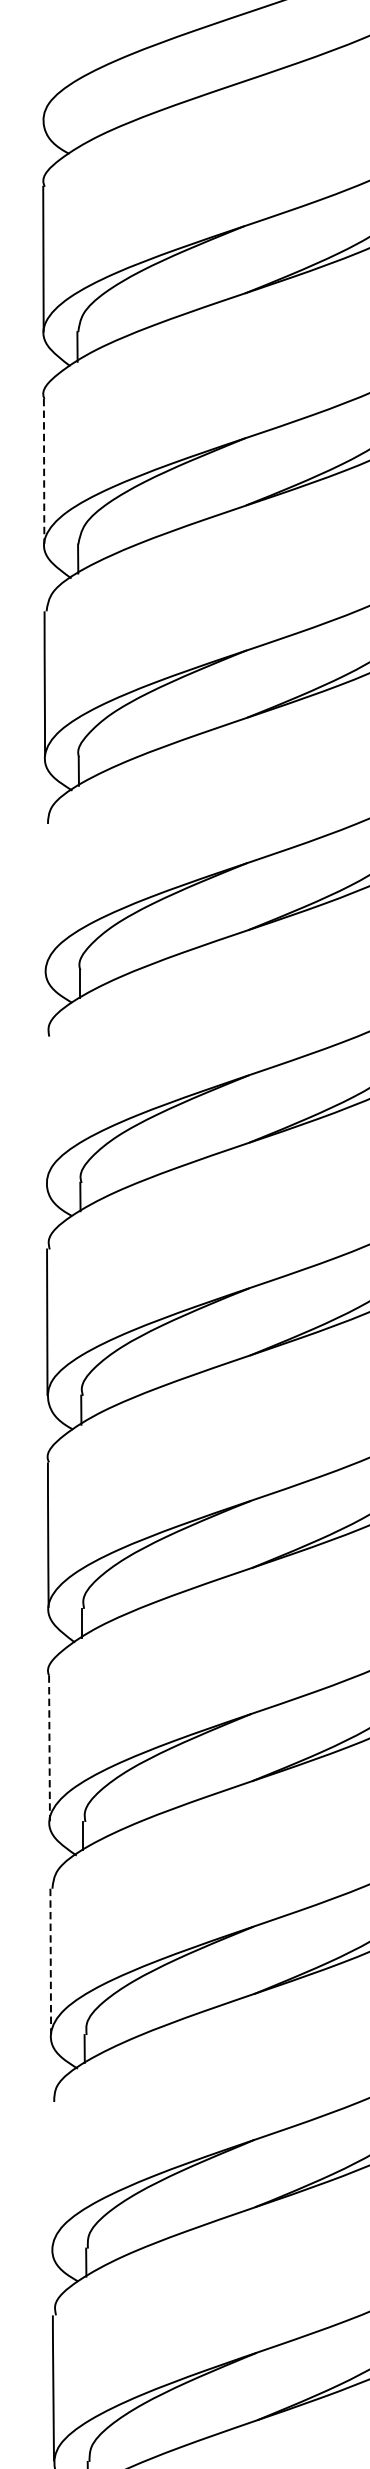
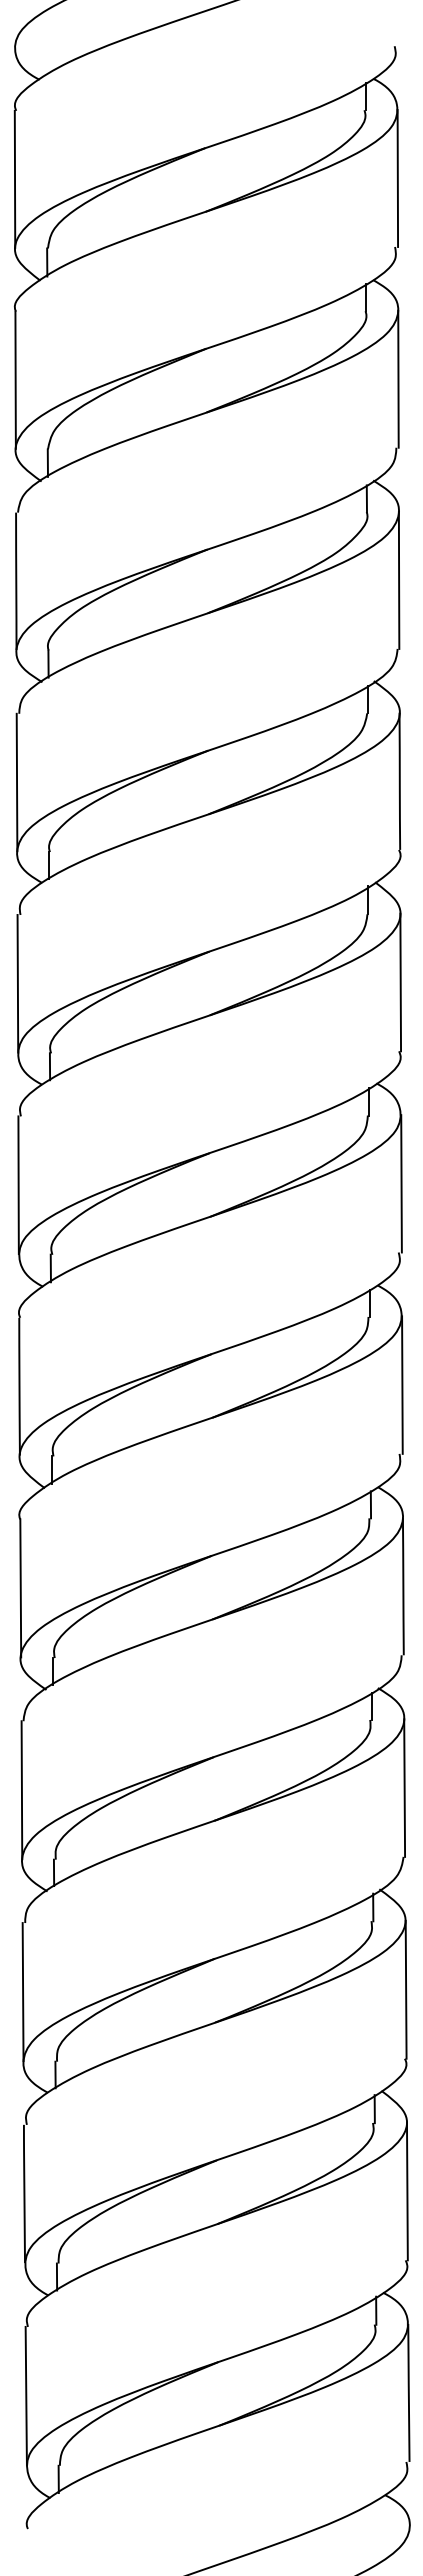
line: (43, 471) -> (15, 380), dashed -> solid
line: (45, 896) -> (16, 782), added
line: (46, 1109) -> (17, 983), added
line: (49, 1748) -> (20, 1588), dashed -> solid
line: (50, 1961) -> (21, 1790), dashed -> solid
line: (51, 2175) -> (22, 1992), added

